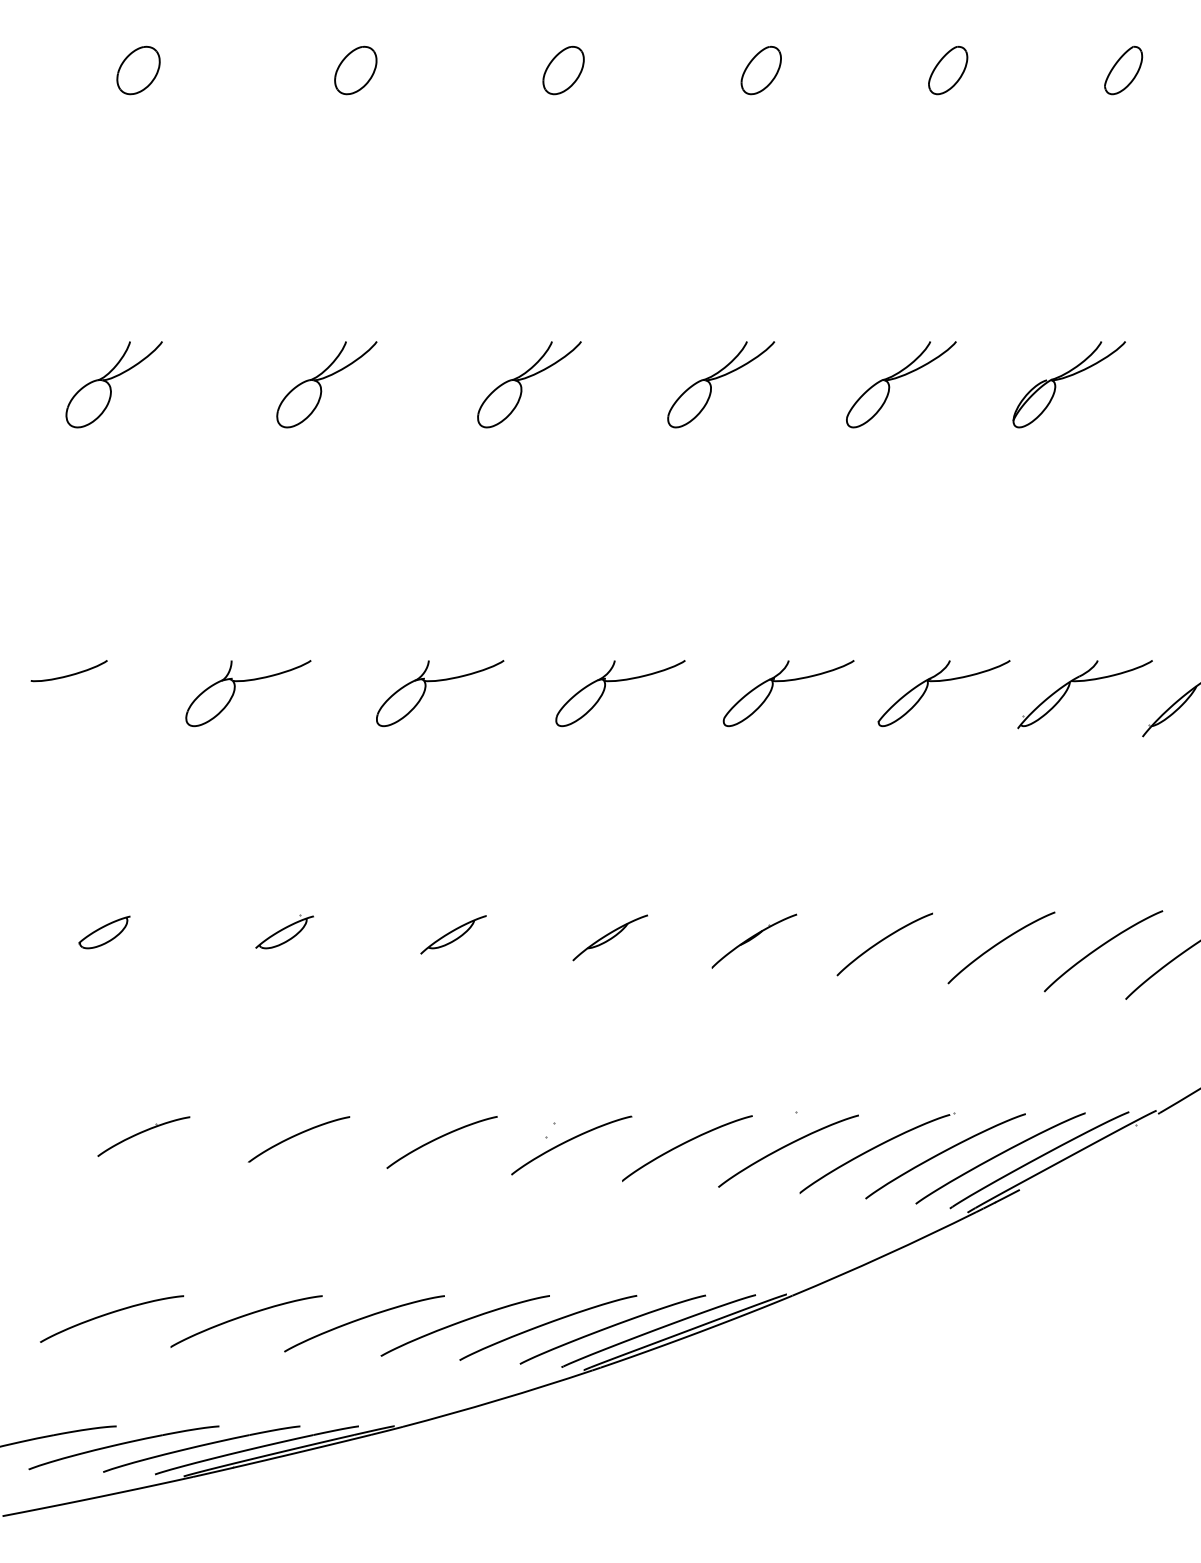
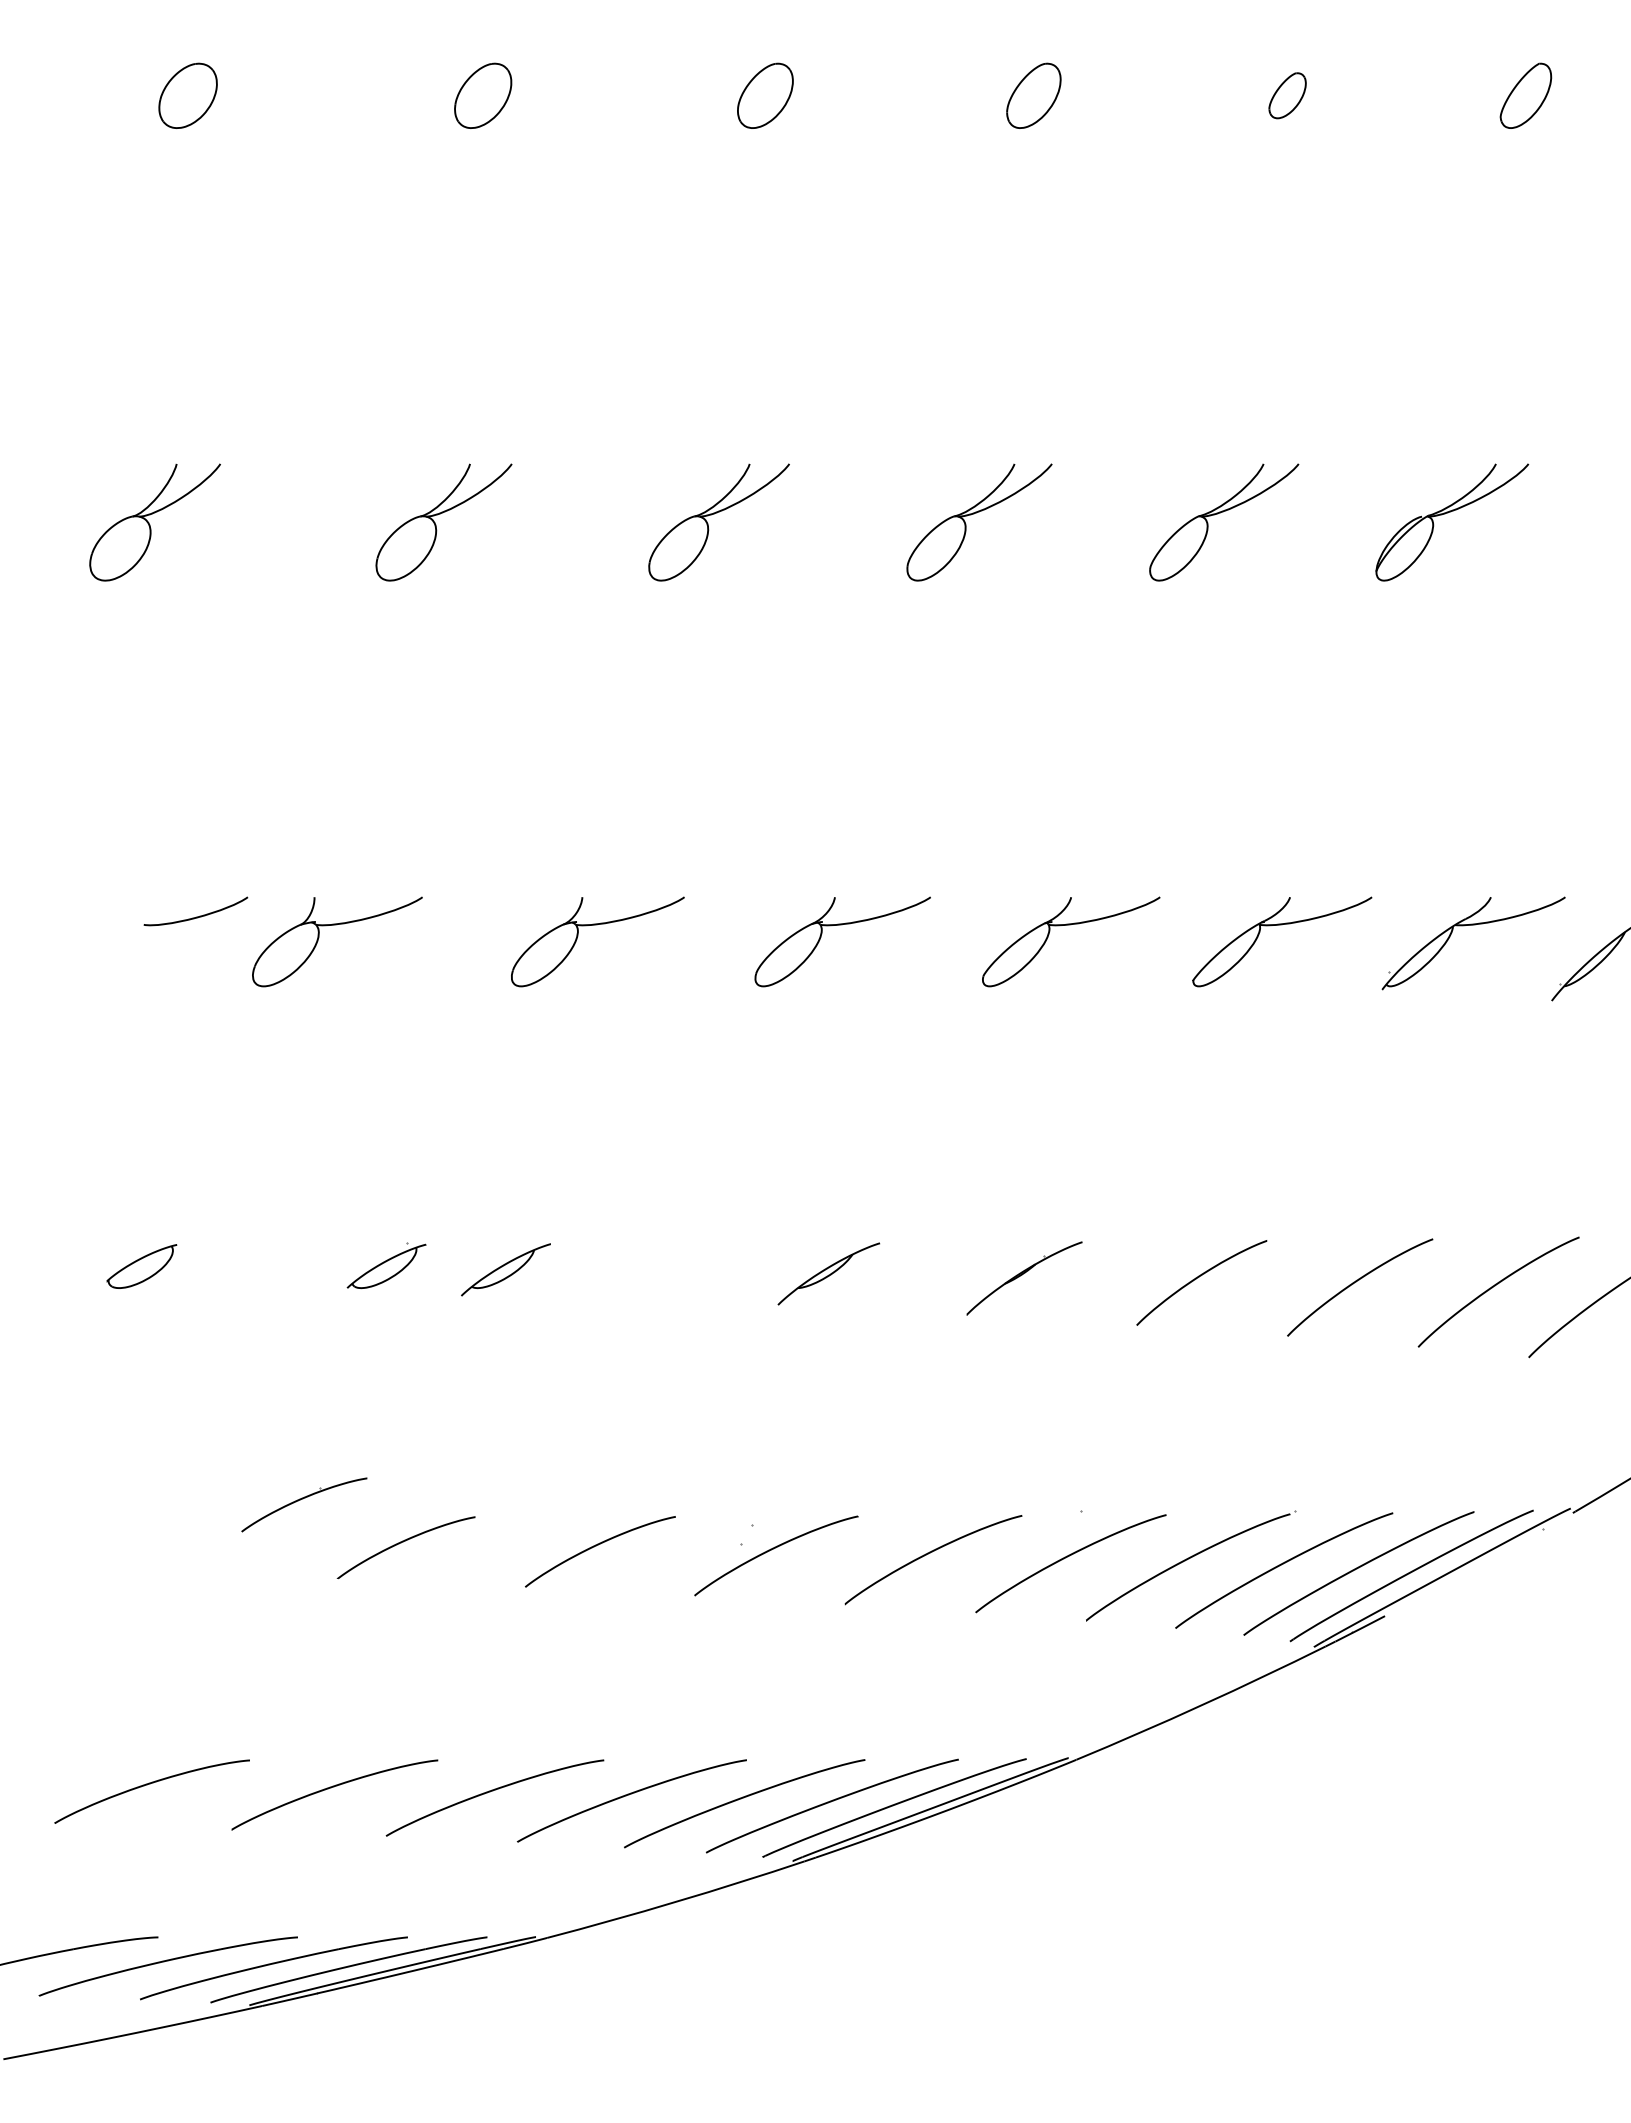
part: (948, 70) -> (1287, 95), size x0.7
curve: (69, 674) -> (196, 916), moved
part: (453, 934) -> (505, 1269), moved
part: (143, 1136) -> (304, 1504), moved

